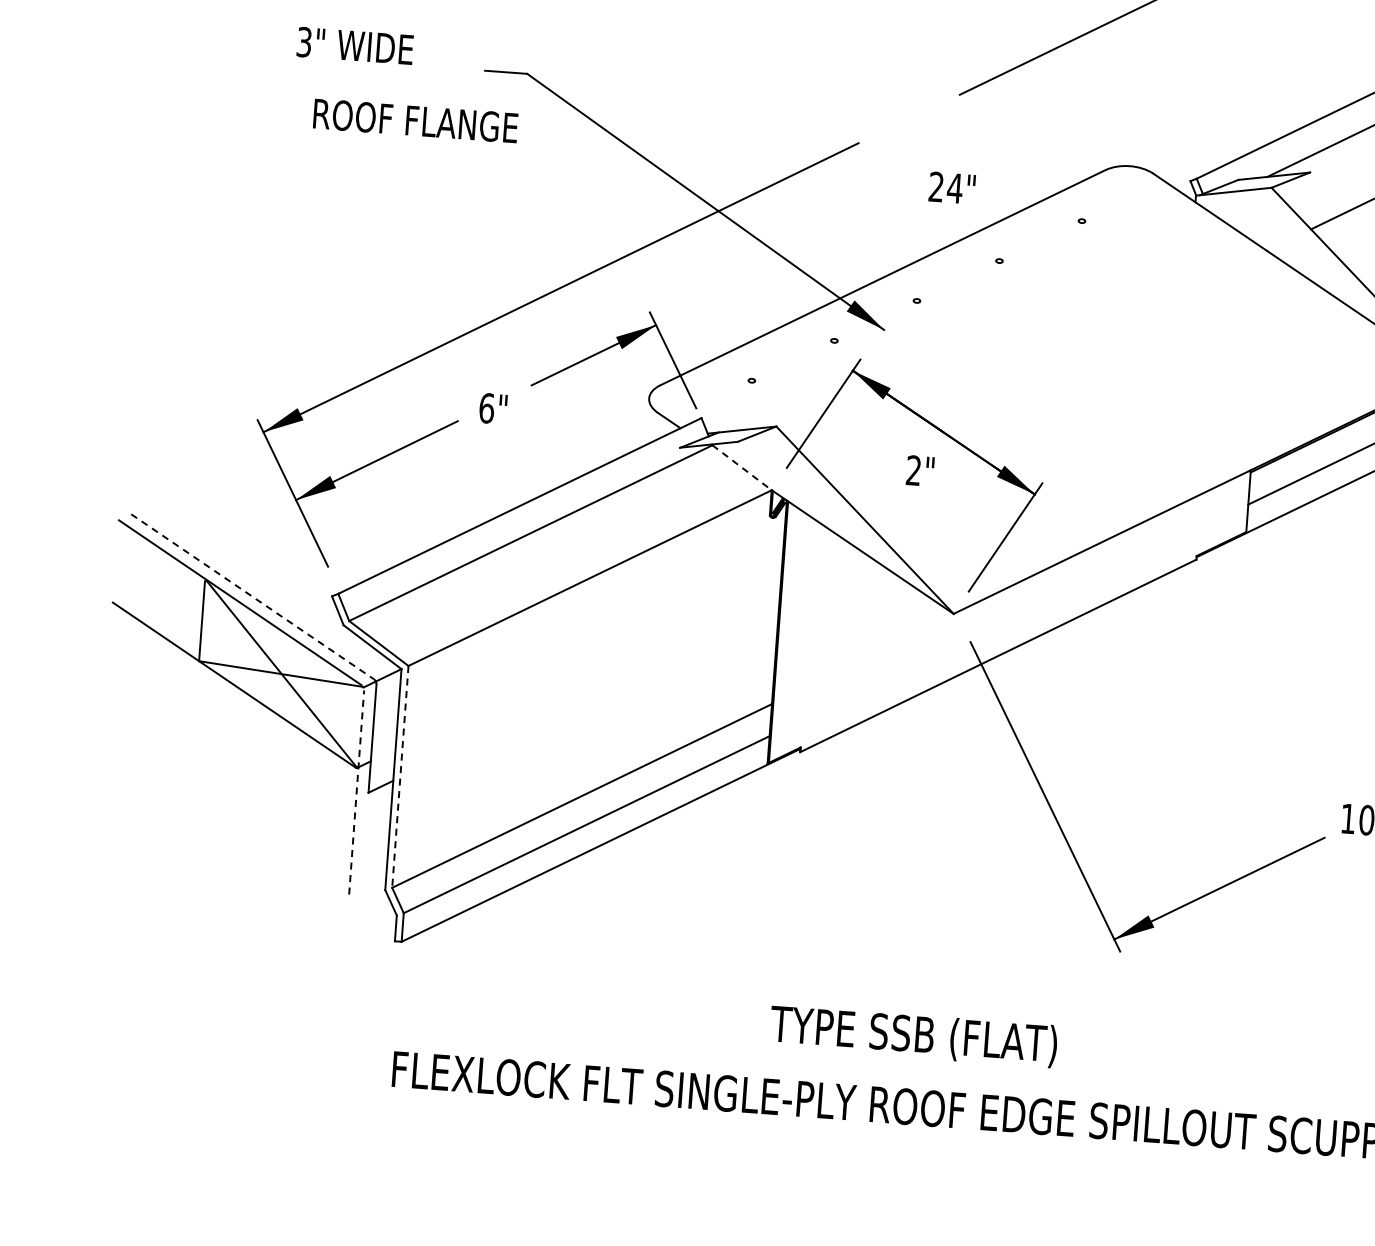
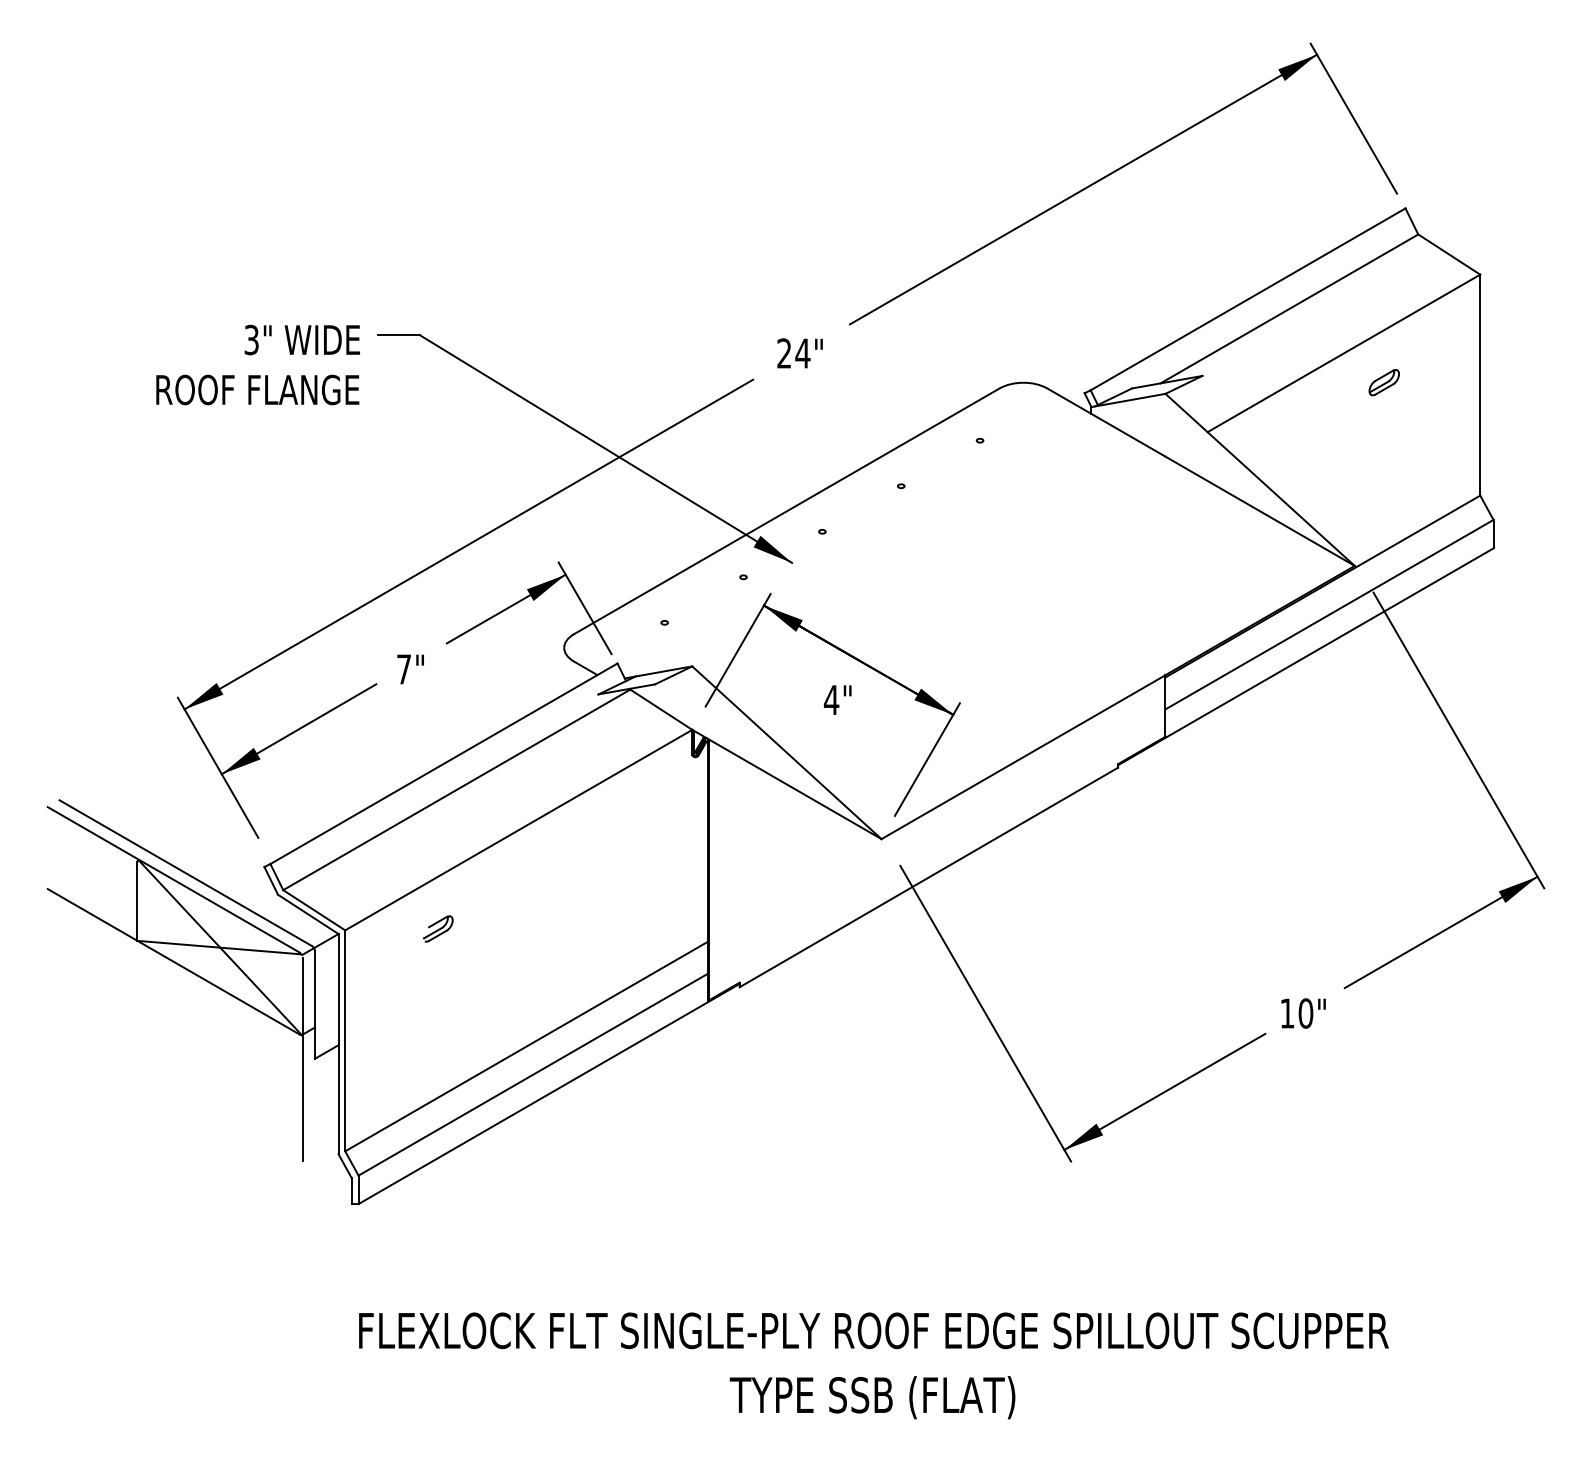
text: (354, 45) -> (301, 339), moved
text: (415, 120) -> (257, 389), moved
text: (951, 188) -> (799, 353), moved
text: (487, 408) -> (404, 669), 6" -> 7"
line: (742, 467) -> (661, 709), dashed -> solid
text: (913, 470) -> (831, 699), 2" -> 4"
line: (252, 597) -> (185, 873), dashed -> solid
part: (502, 670) -> (438, 928), added
line: (400, 777) -> (345, 1041), dashed -> solid
line: (357, 792) -> (303, 1059), dashed -> solid
text: (913, 1036) -> (872, 1397), moved

